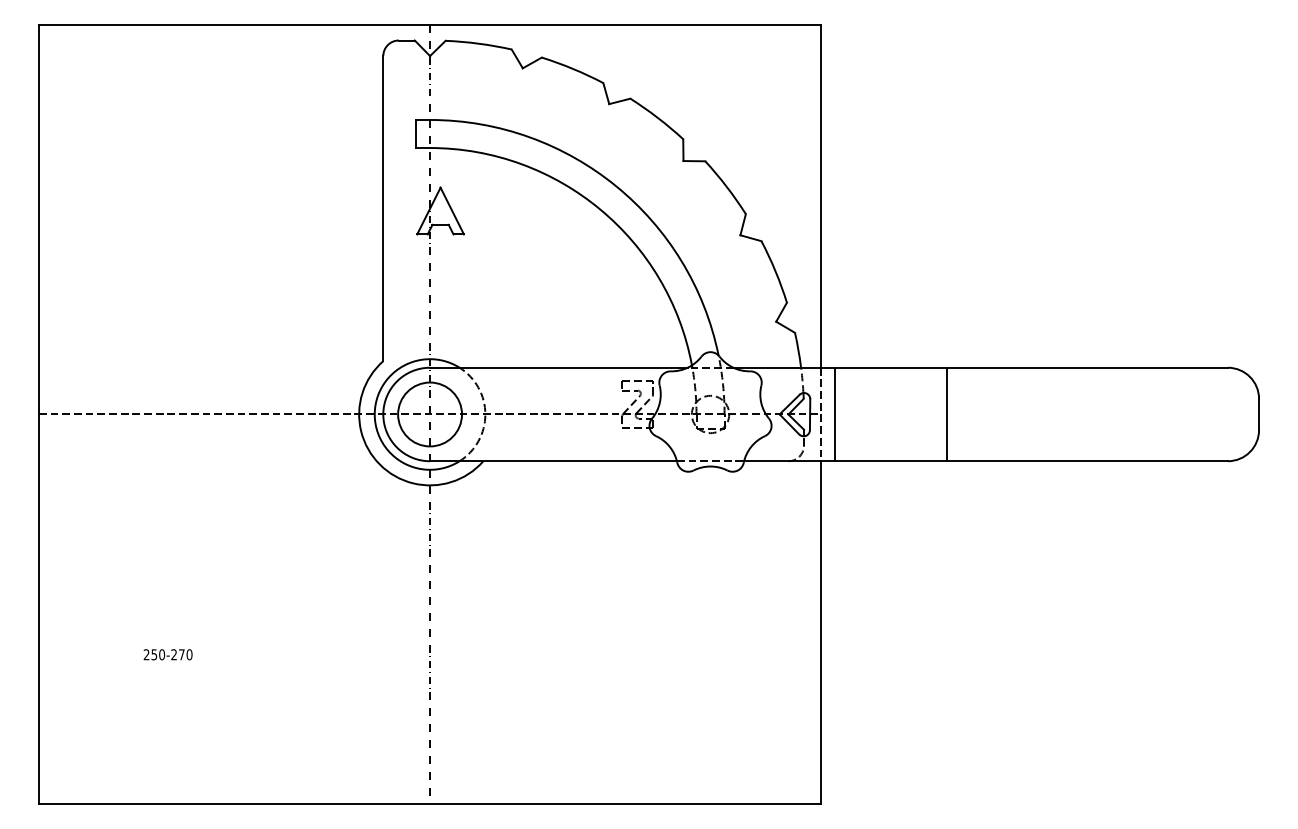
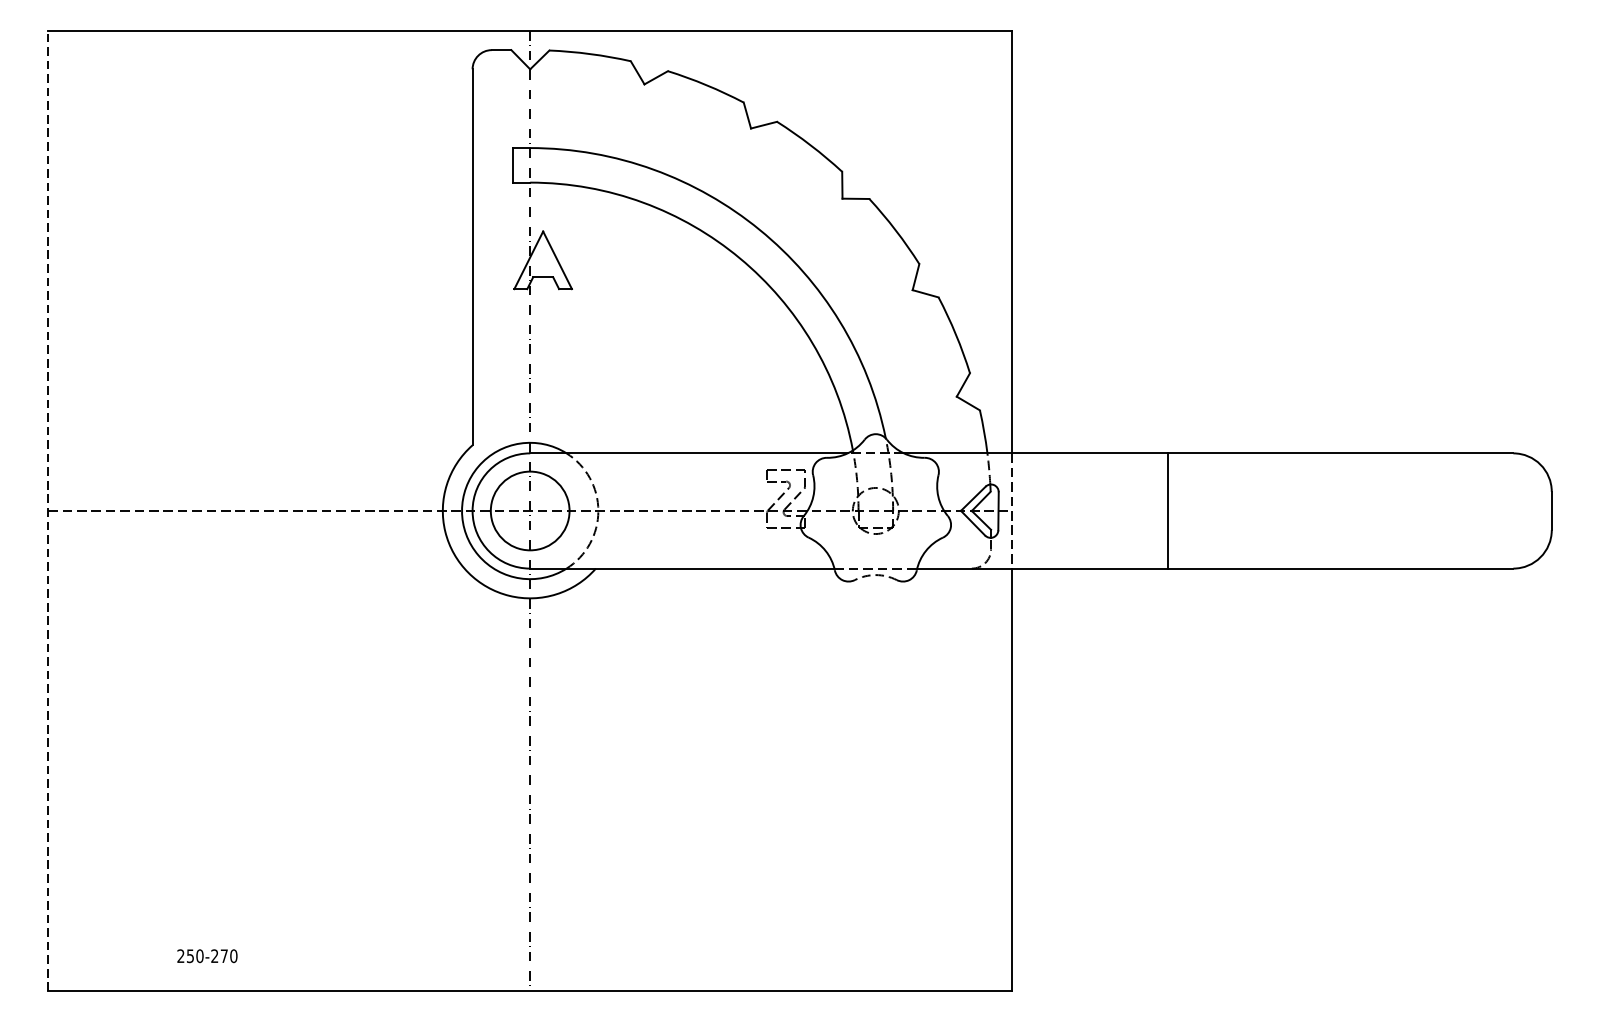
line: (38, 414) -> (47, 511), solid -> dashed
line: (835, 414) -> (1029, 511), removed
arc: (710, 466) -> (875, 575), solid -> dashed
text: (167, 654) -> (206, 955), moved

